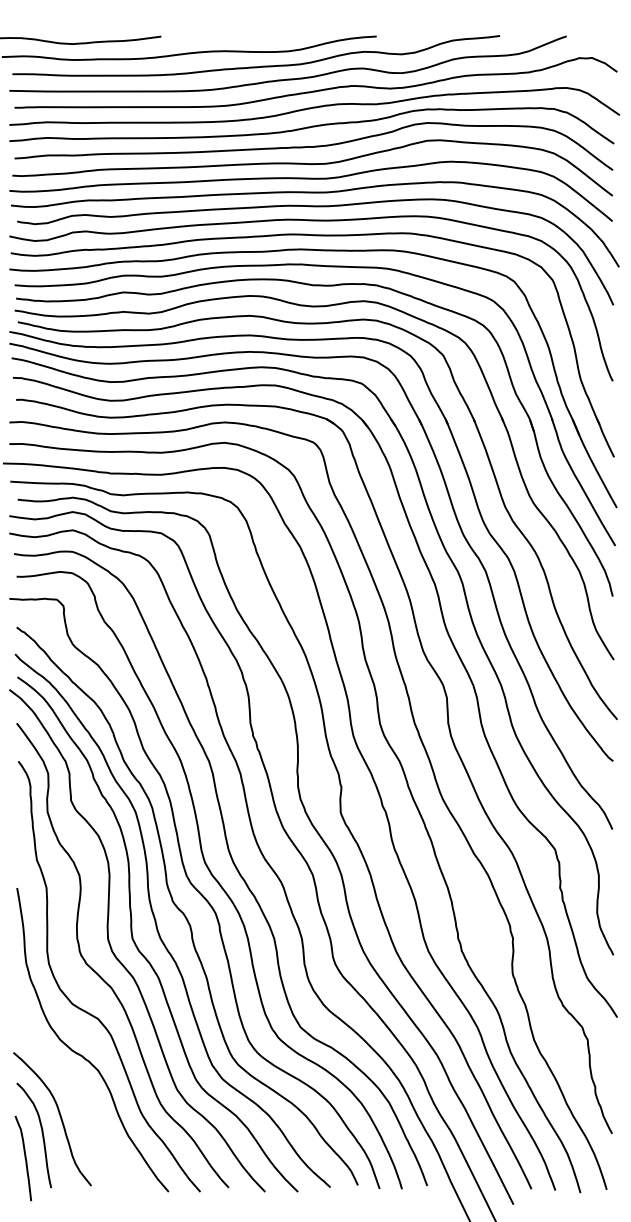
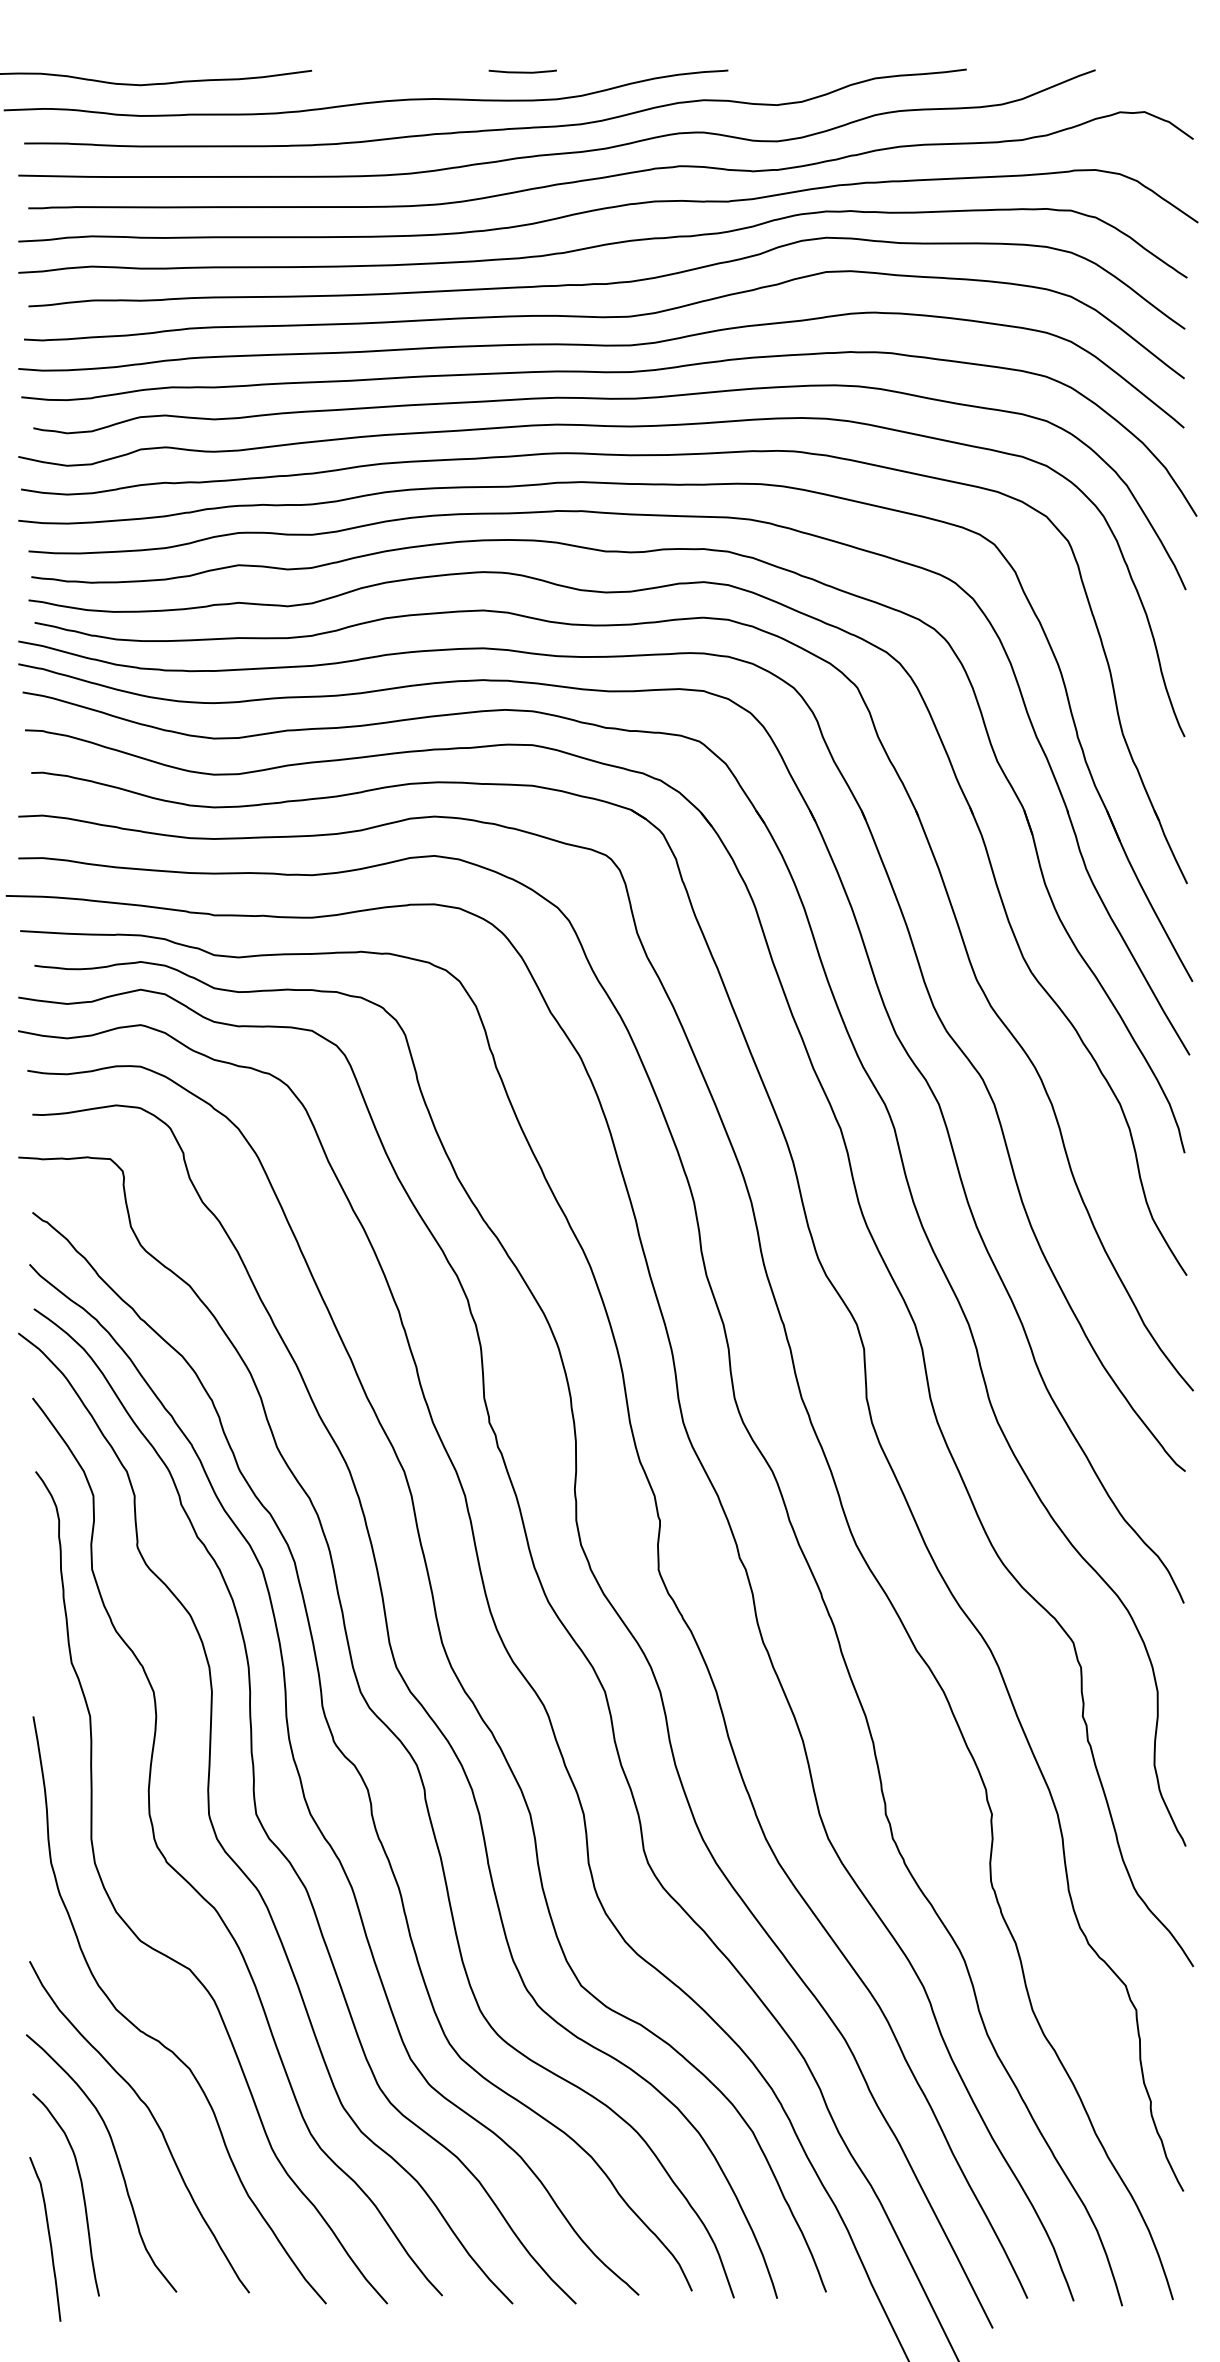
line: (269, 36) -> (521, 70), added
curve: (78, 1096) -> (151, 2119), added

